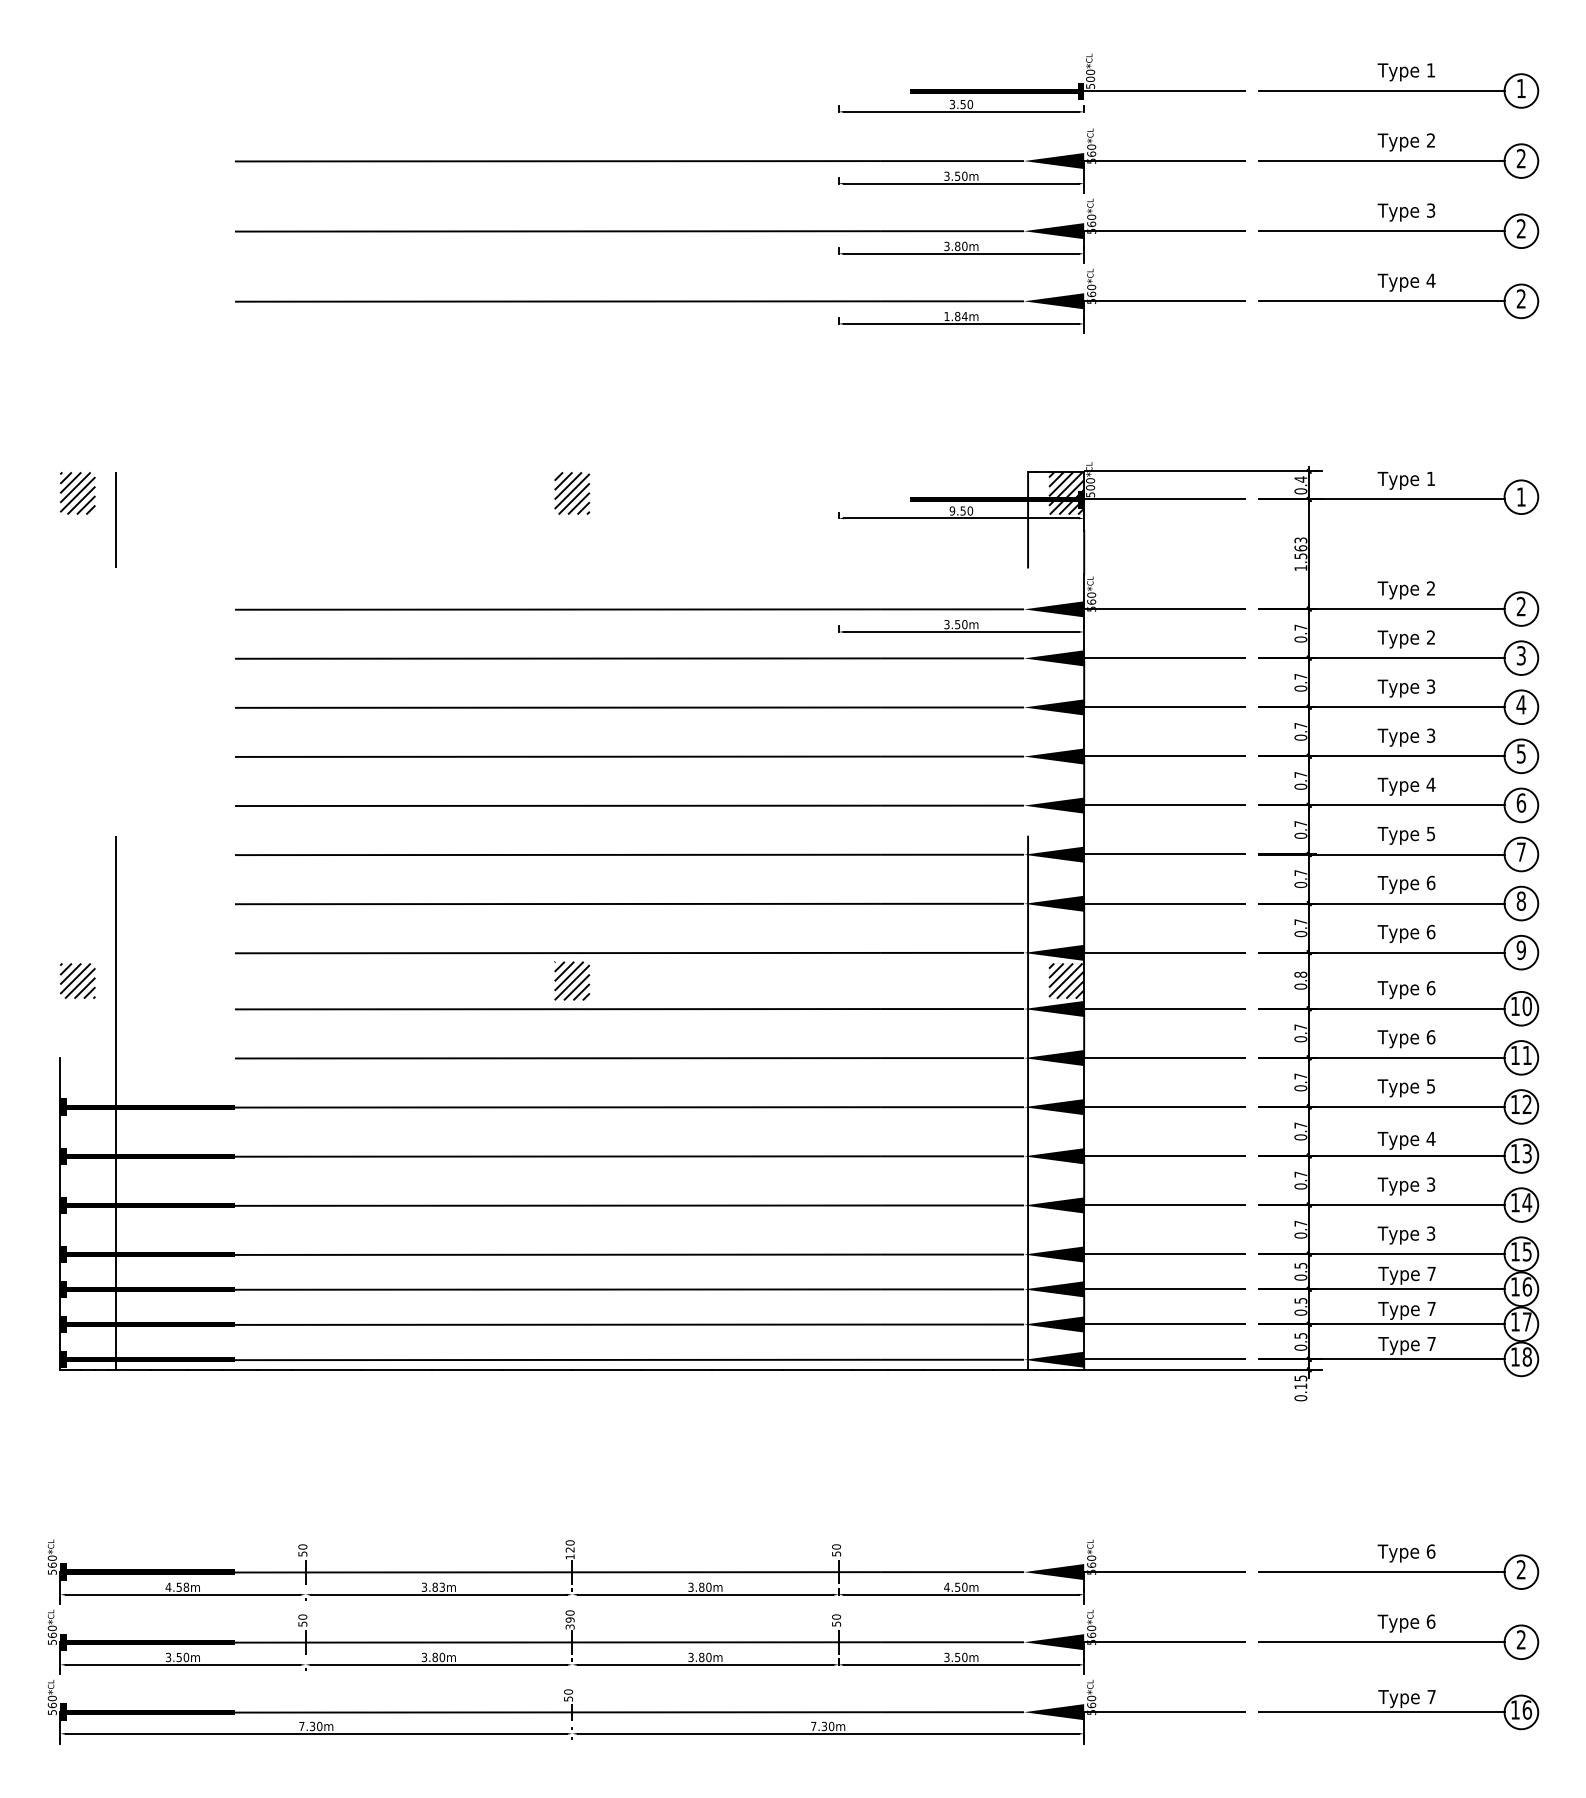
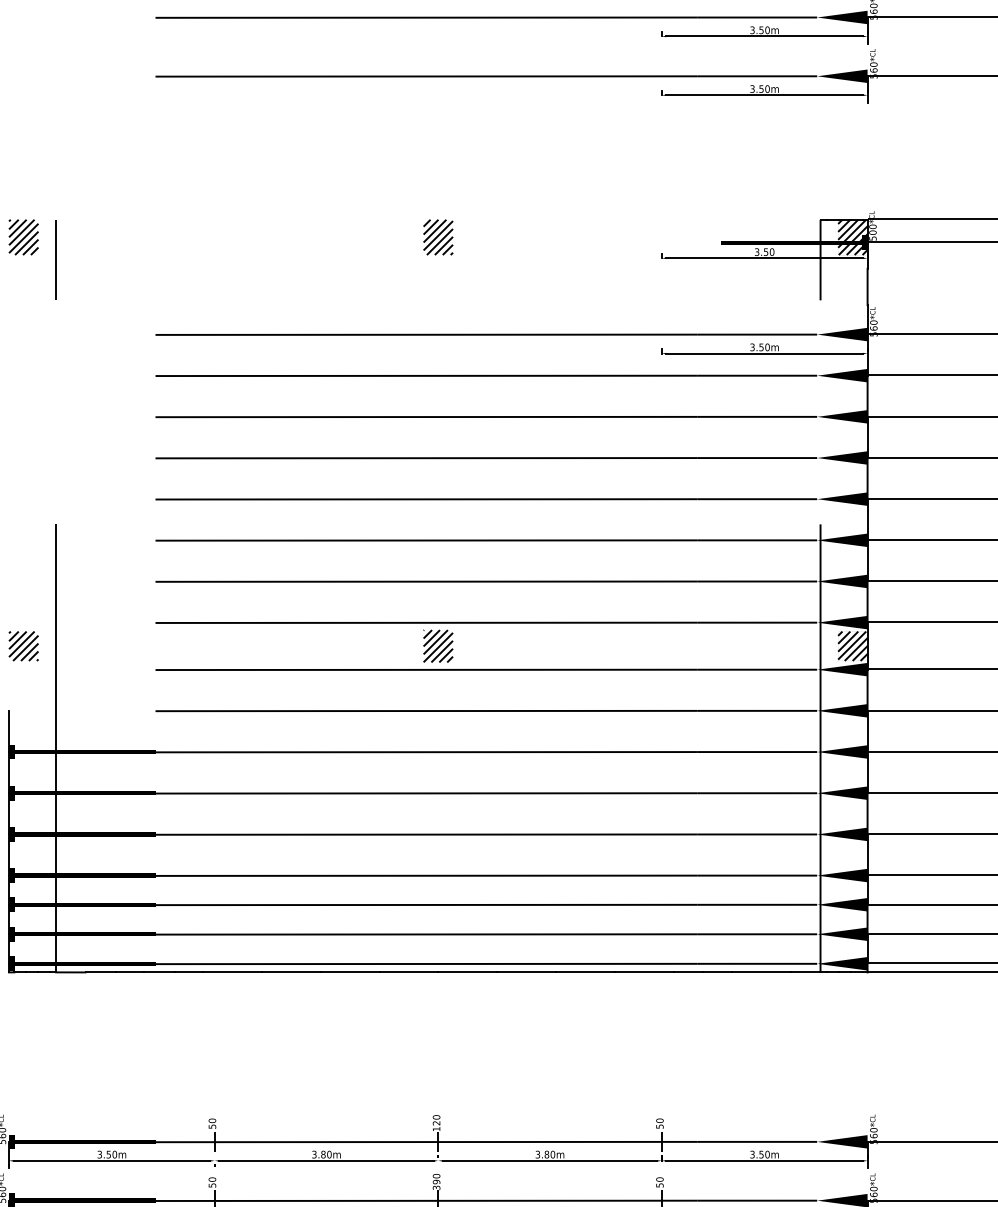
text: (957, 246) -> (761, 30), 3.80m -> 3.50m
text: (955, 316) -> (759, 89), 1.84m -> 3.50m
text: (952, 510) -> (757, 251), 9.50 -> 3.50
text: (177, 1586) -> (107, 1153), 4.58m -> 3.50m
text: (442, 1586) -> (329, 1153), 3.83m -> 3.80m
text: (946, 1586) -> (752, 1153), 4.50m -> 3.50m

